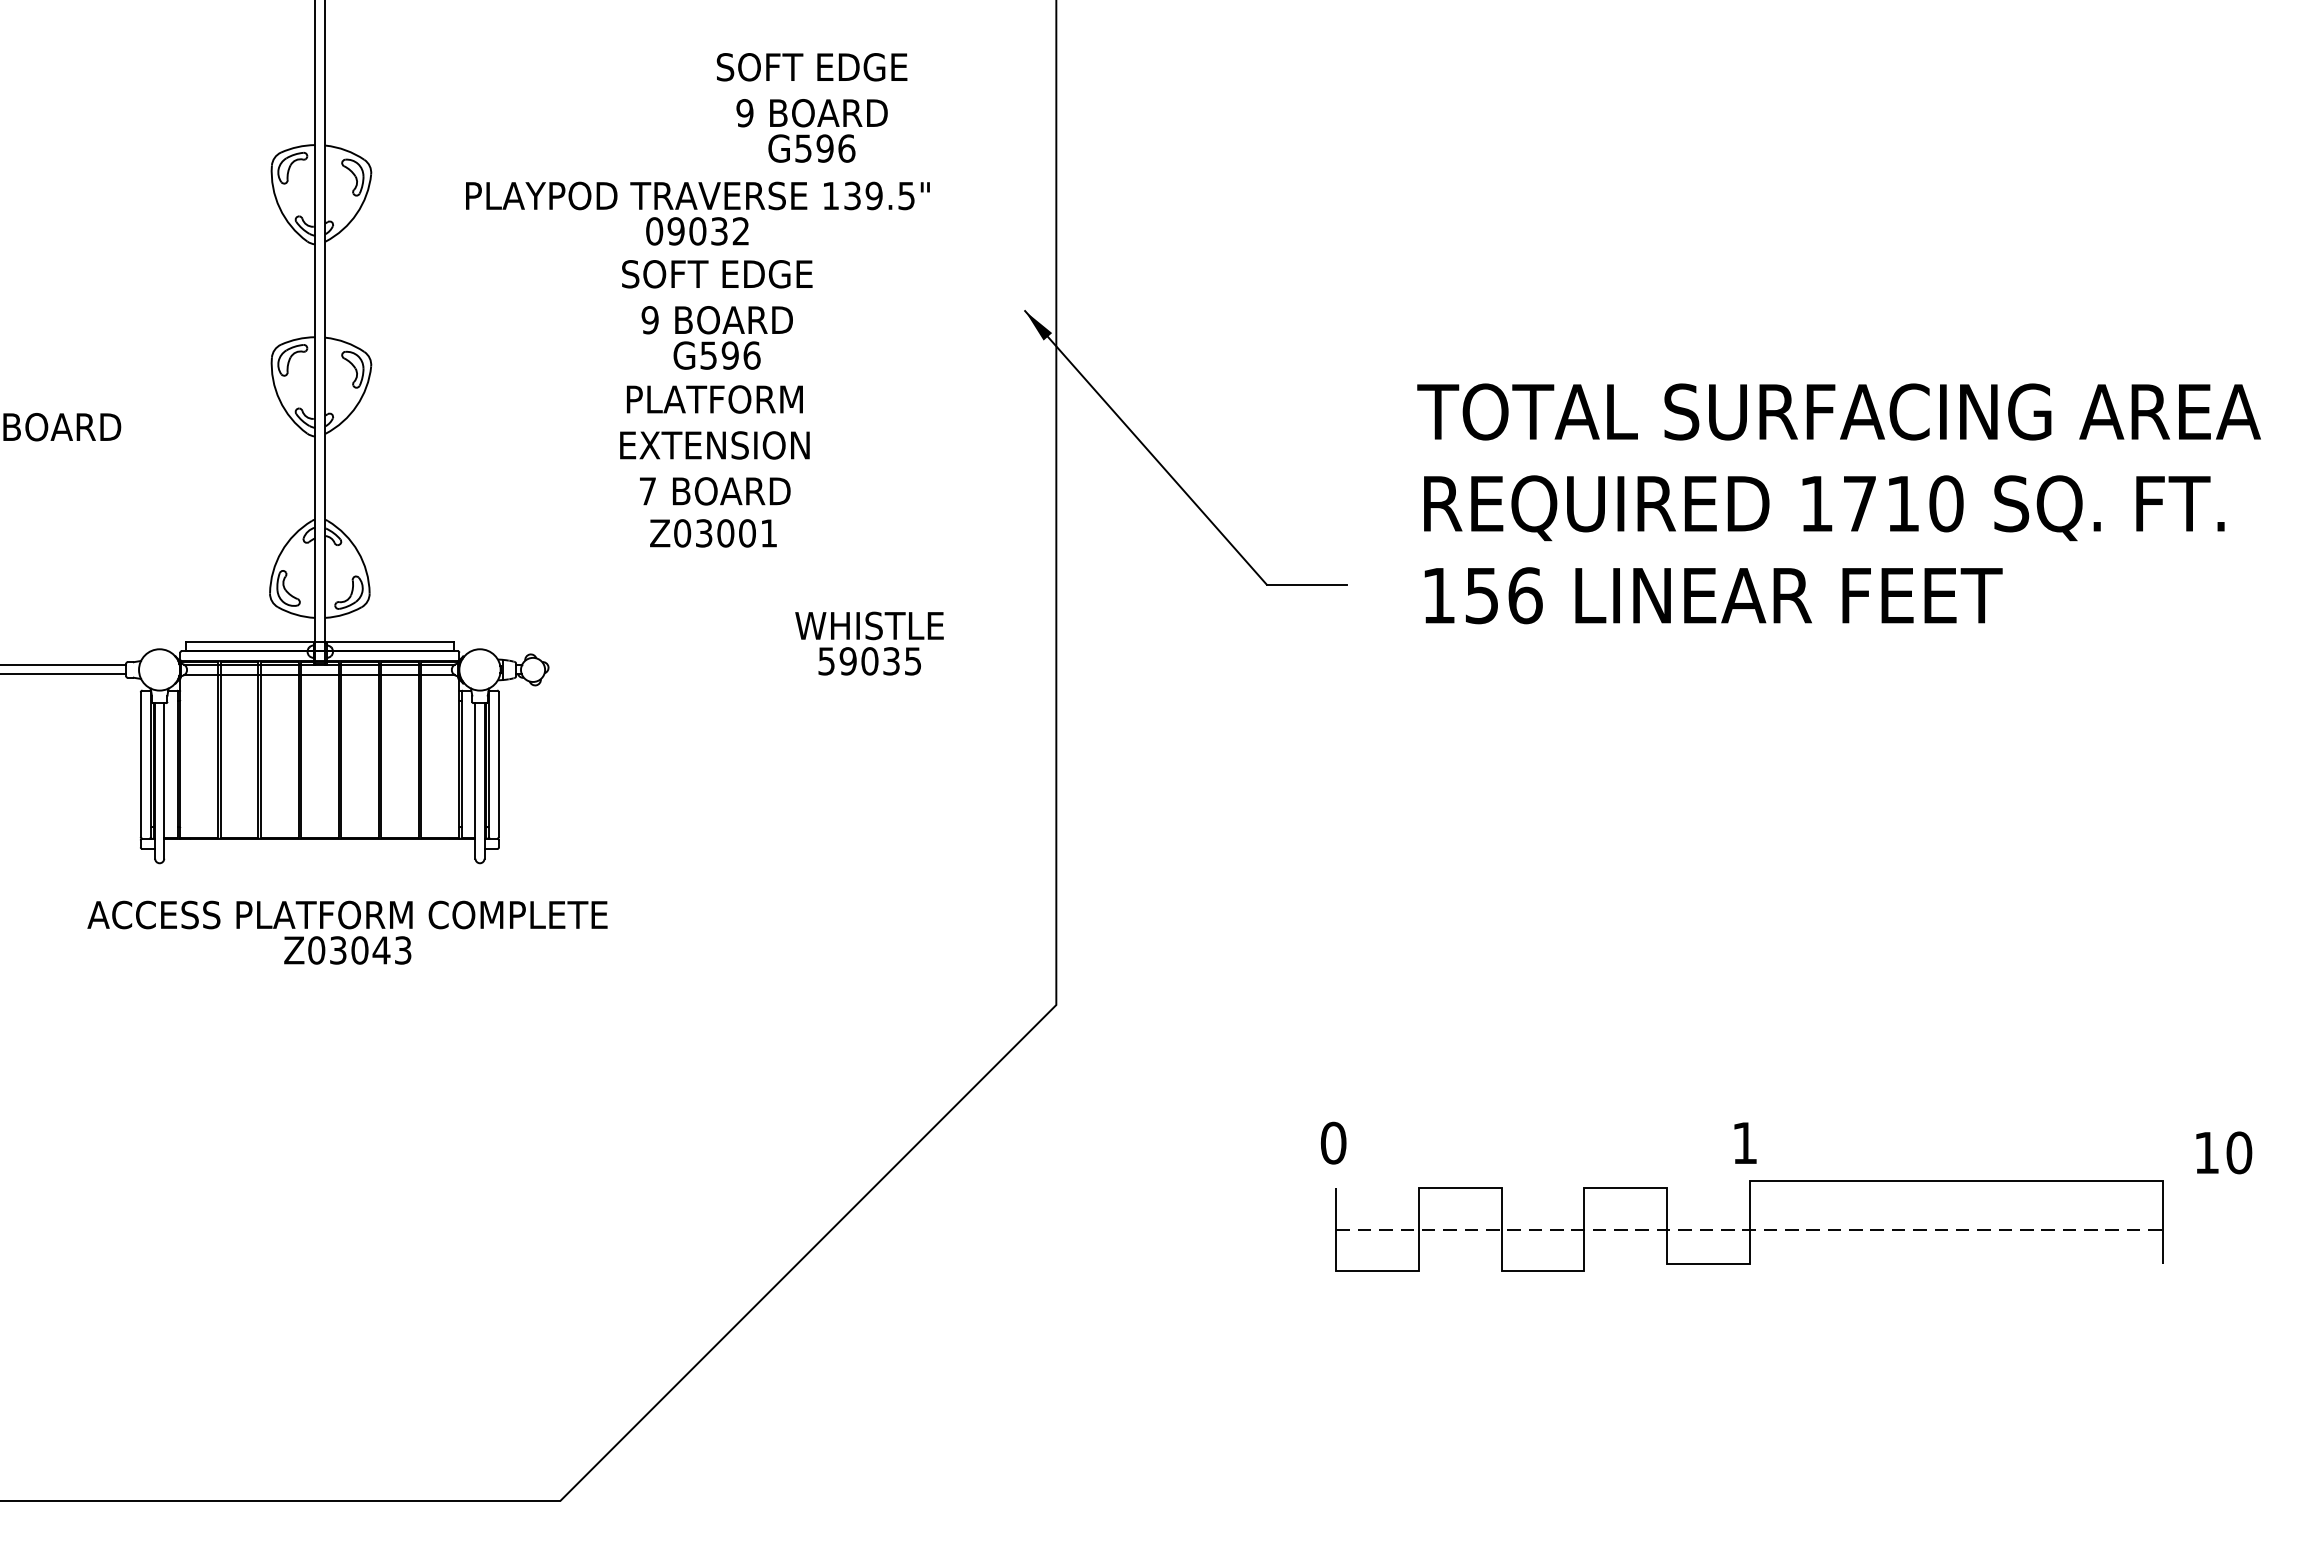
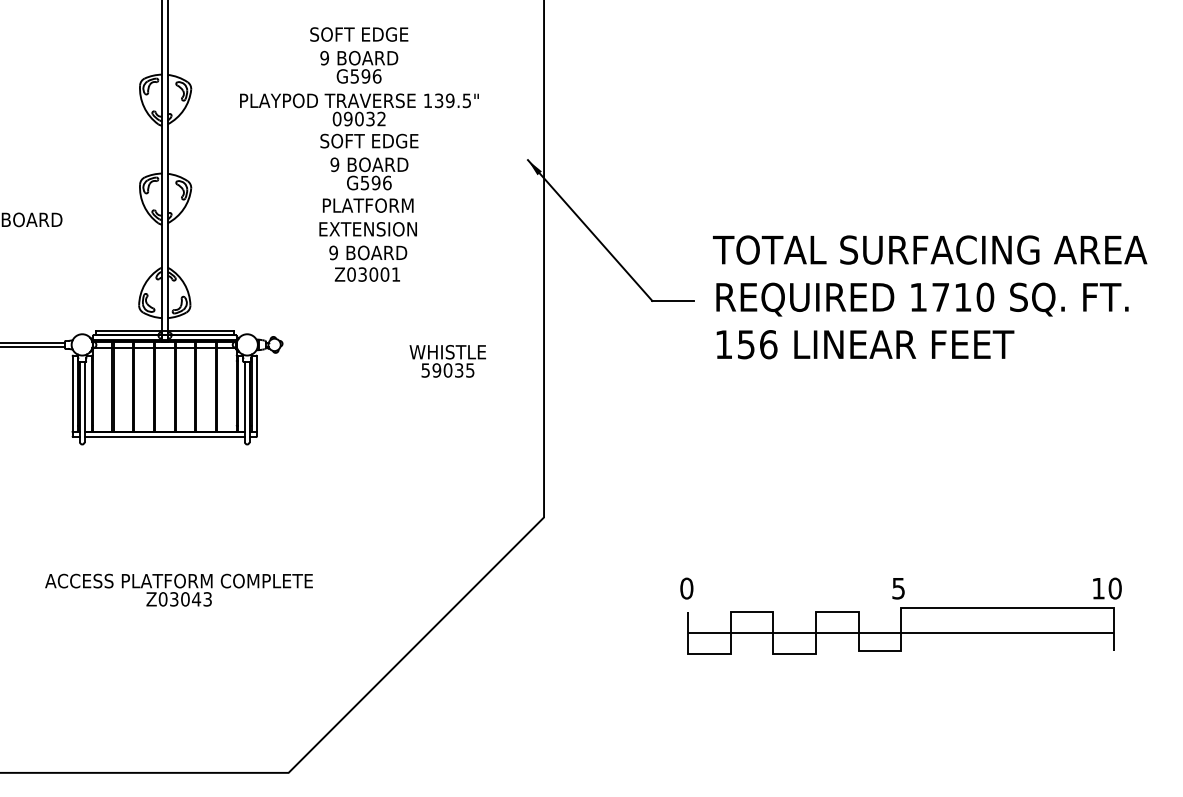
text: (812, 107) -> (359, 55), moved
text: (647, 490) -> (333, 252), 7 -> 9
text: (1839, 504) -> (930, 297), moved
text: (868, 643) -> (447, 361), moved
line: (319, 849) -> (164, 437), added
text: (346, 931) -> (178, 589), moved
text: (1744, 1142) -> (898, 588), 1 -> 5
text: (2224, 1152) -> (1107, 588), moved
line: (1750, 1230) -> (901, 633), dashed -> solid

